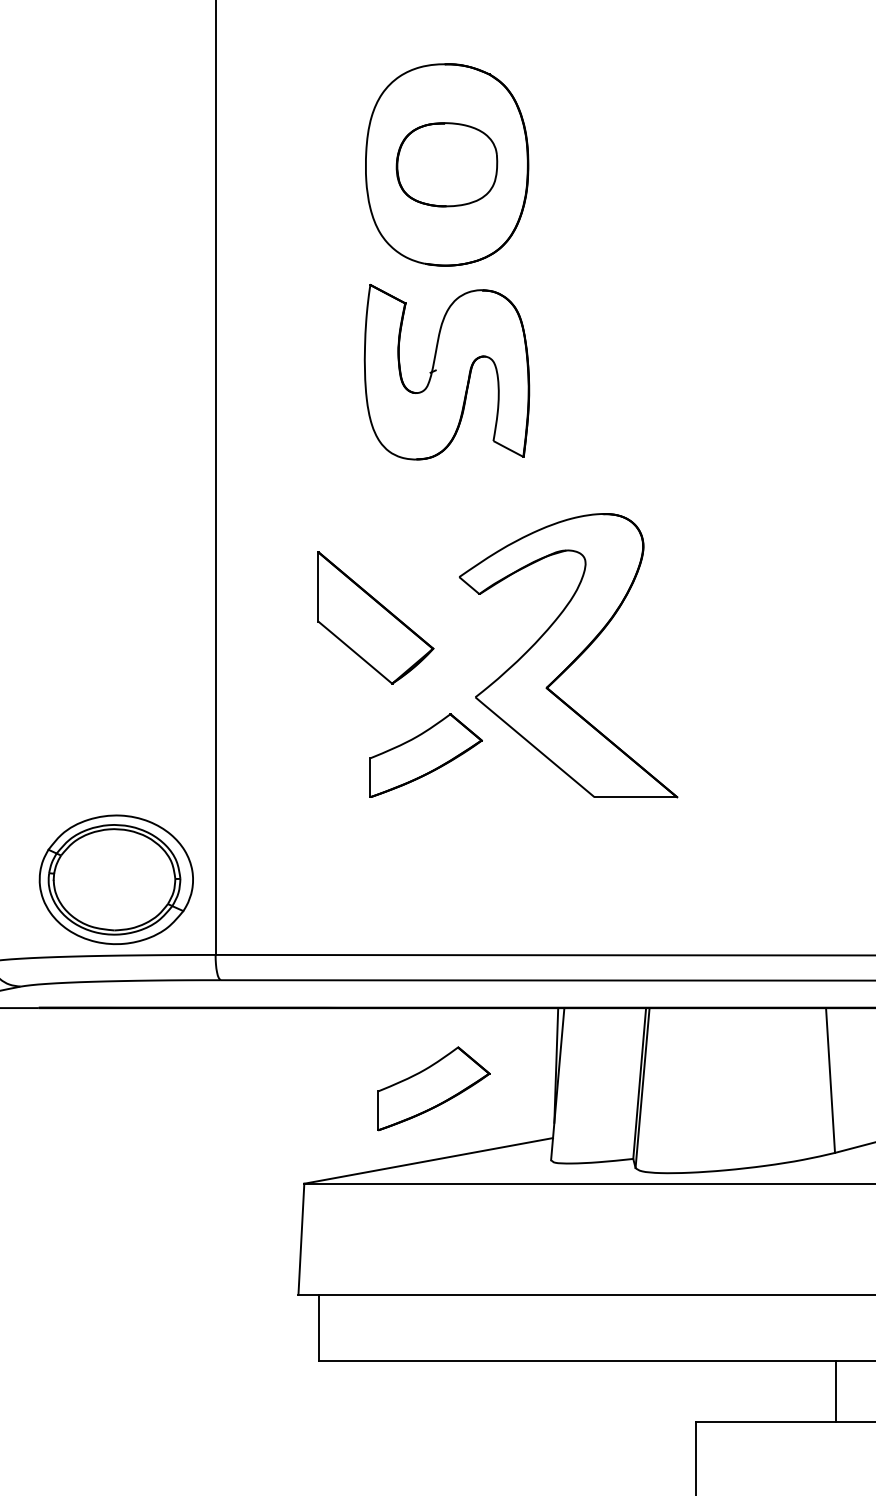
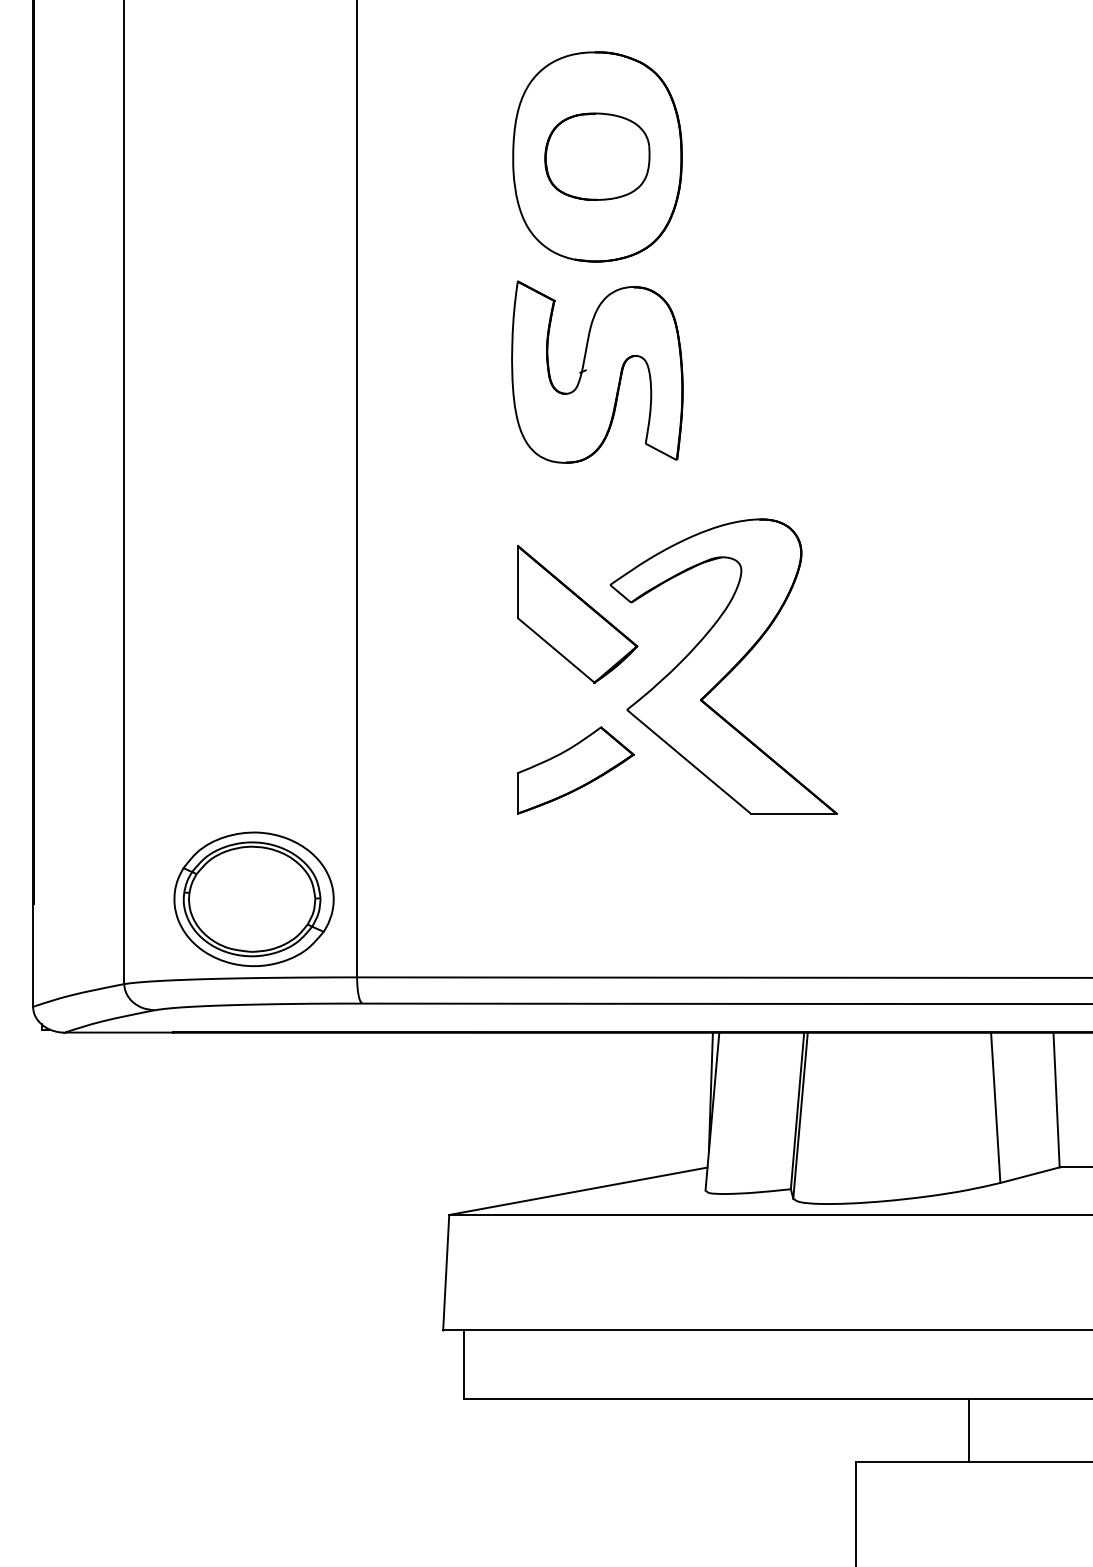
part: (375, 618) -> (577, 614), moved
part: (433, 1088) -> (583, 1116), removed
line: (836, 1391) -> (968, 1430), moved

